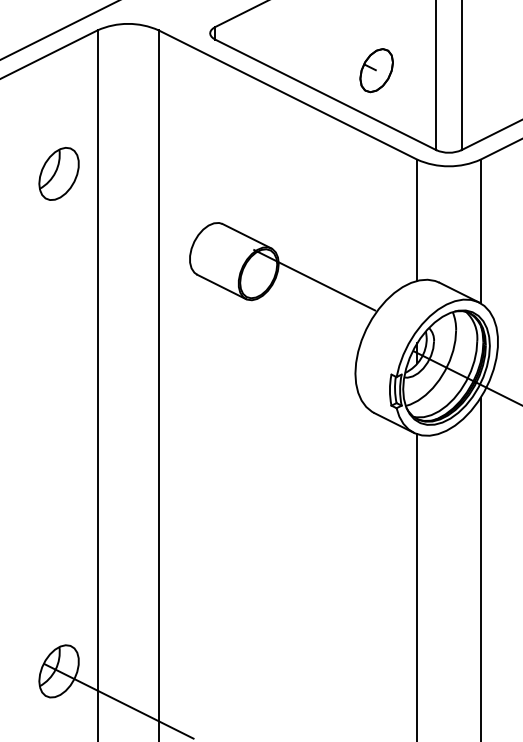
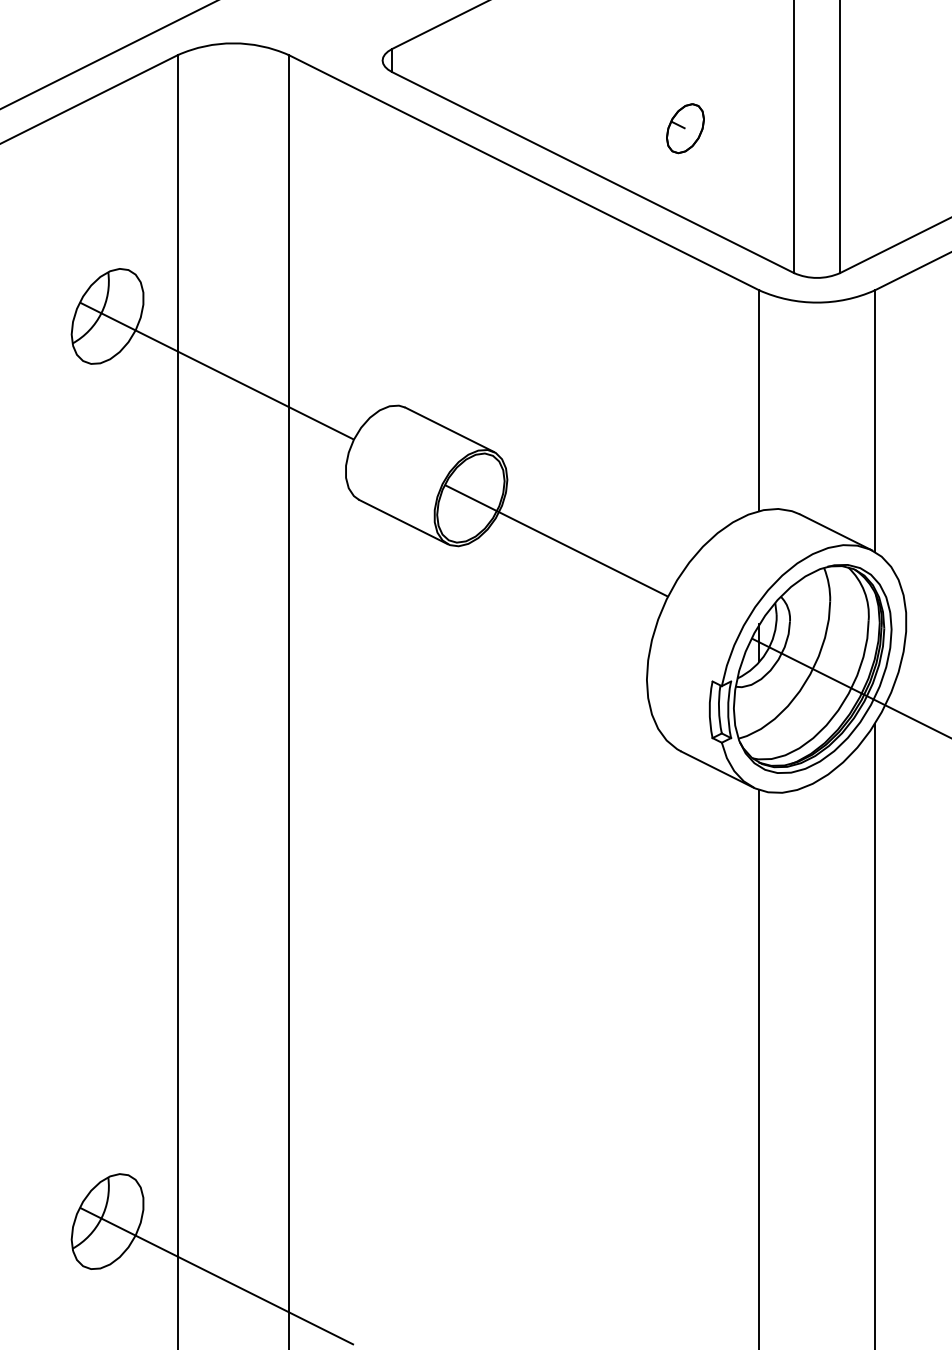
part: (376, 70) -> (685, 128), size x0.62
line: (118, 203) -> (215, 370), added
line: (314, 279) -> (556, 539), moved

